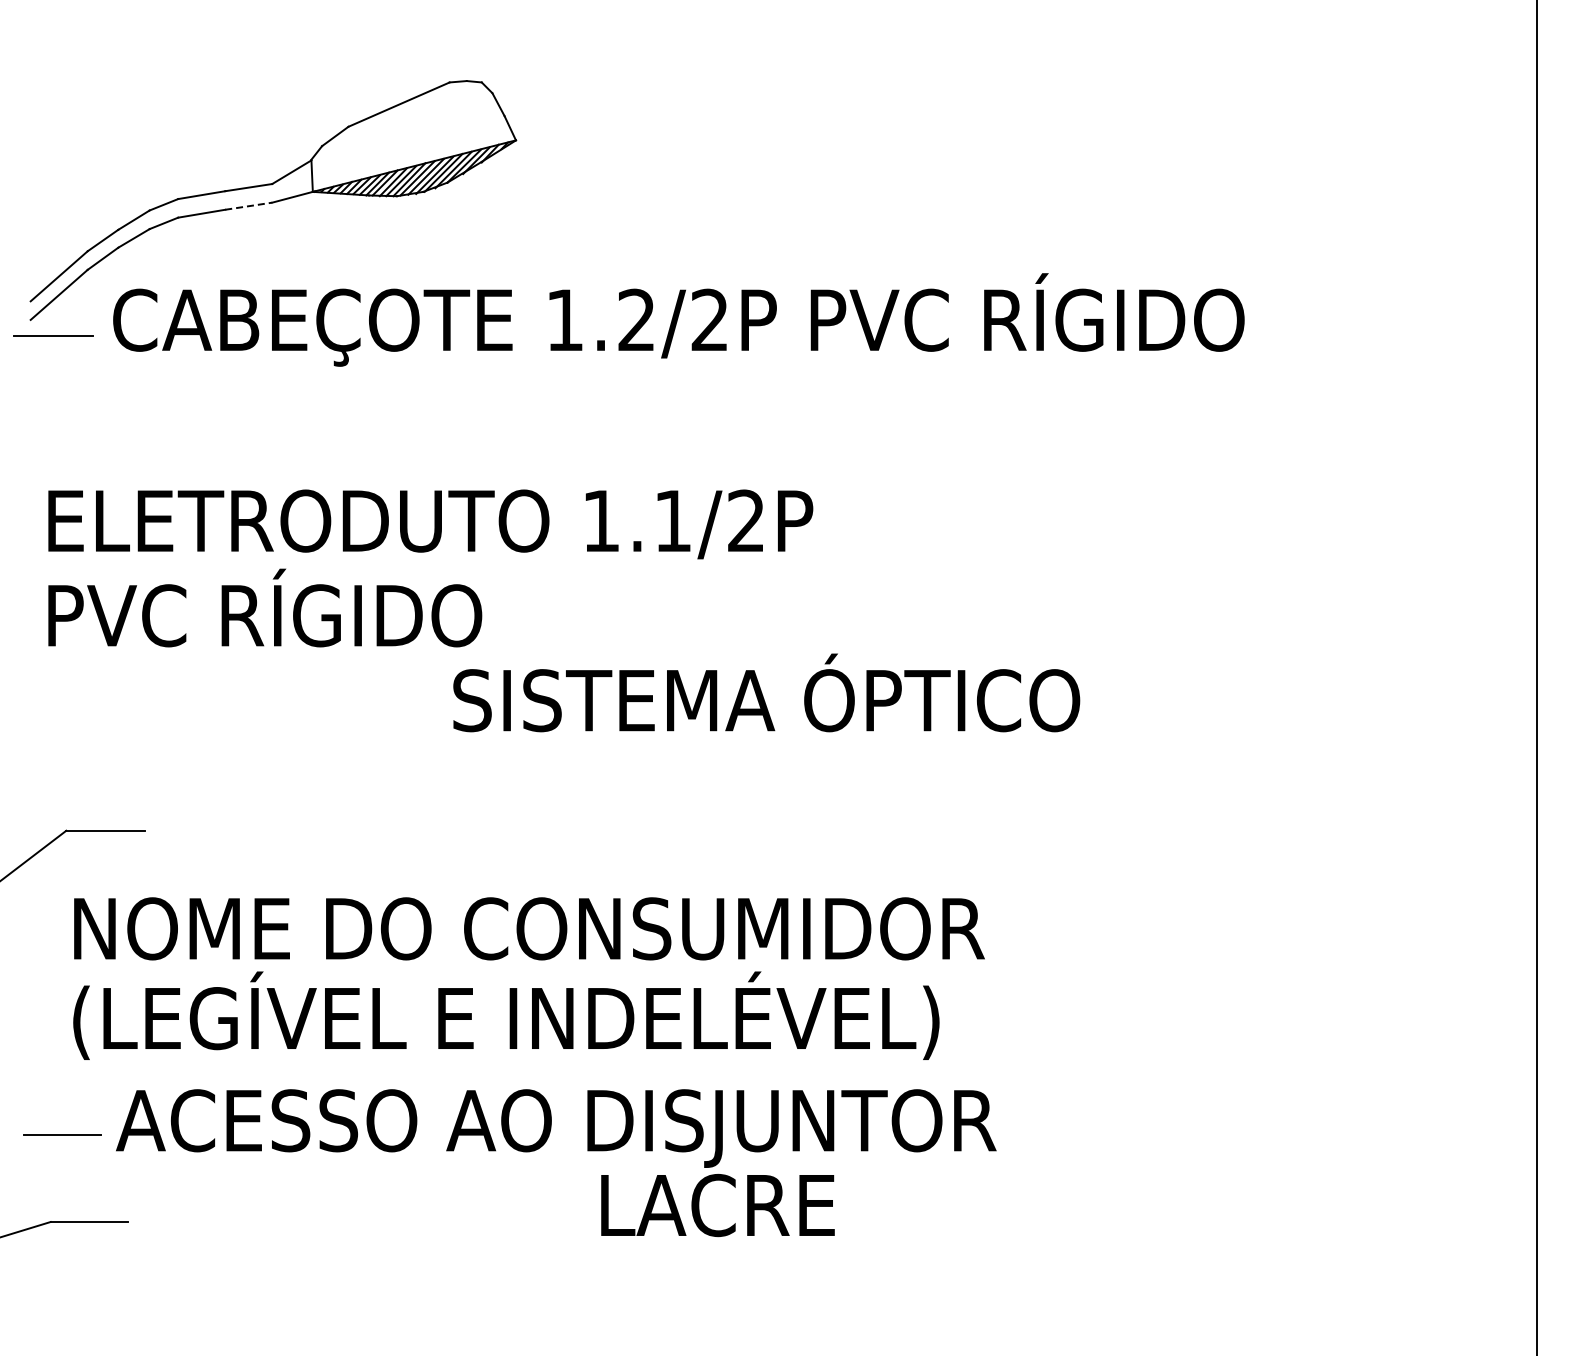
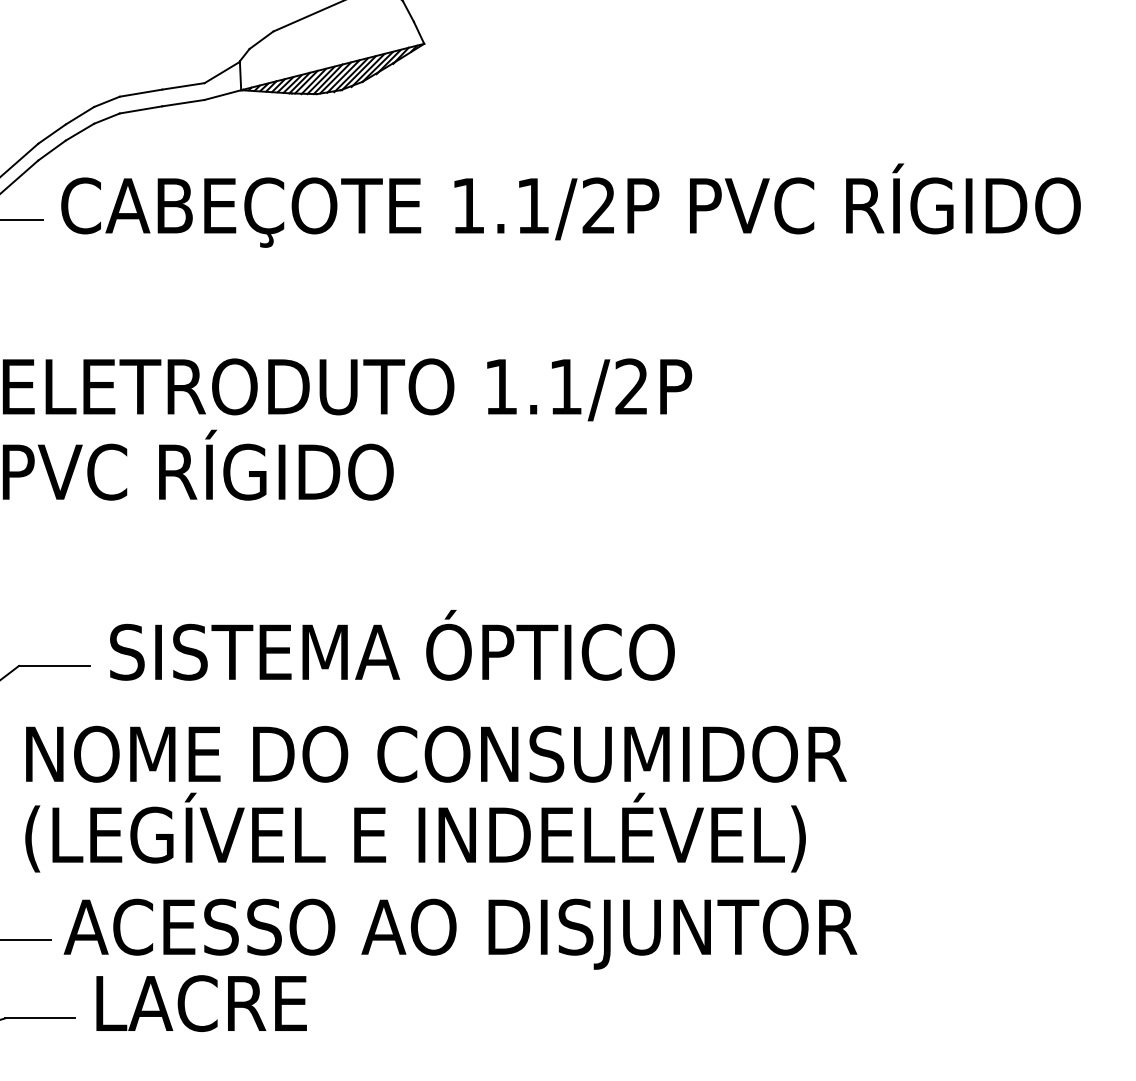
line: (248, 206) -> (183, 103), dashed -> solid
text: (635, 319) -> (531, 205), 1.2/2P -> 1.1/2P
text: (766, 692) -> (392, 644), moved
text: (717, 1205) -> (201, 1003), moved

